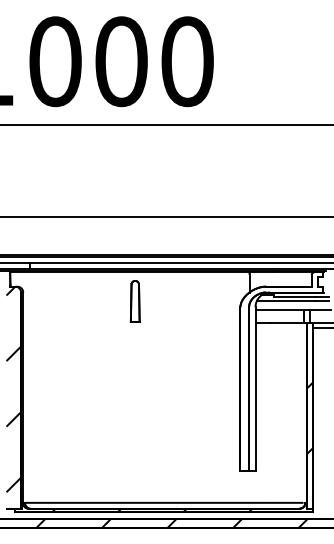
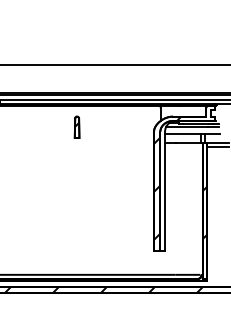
part: (135, 300) -> (77, 126), size x0.71
hatch: (258, 370) -> (167, 178), added

